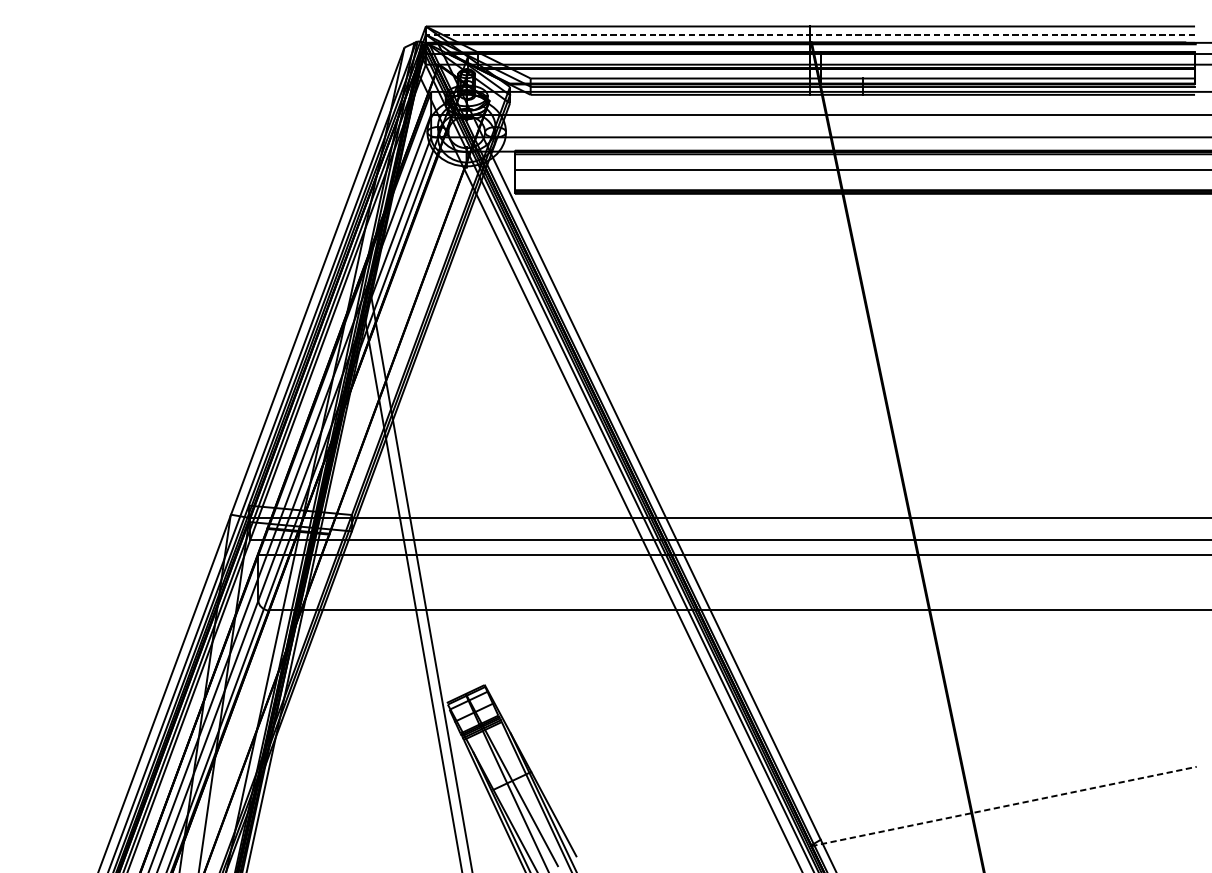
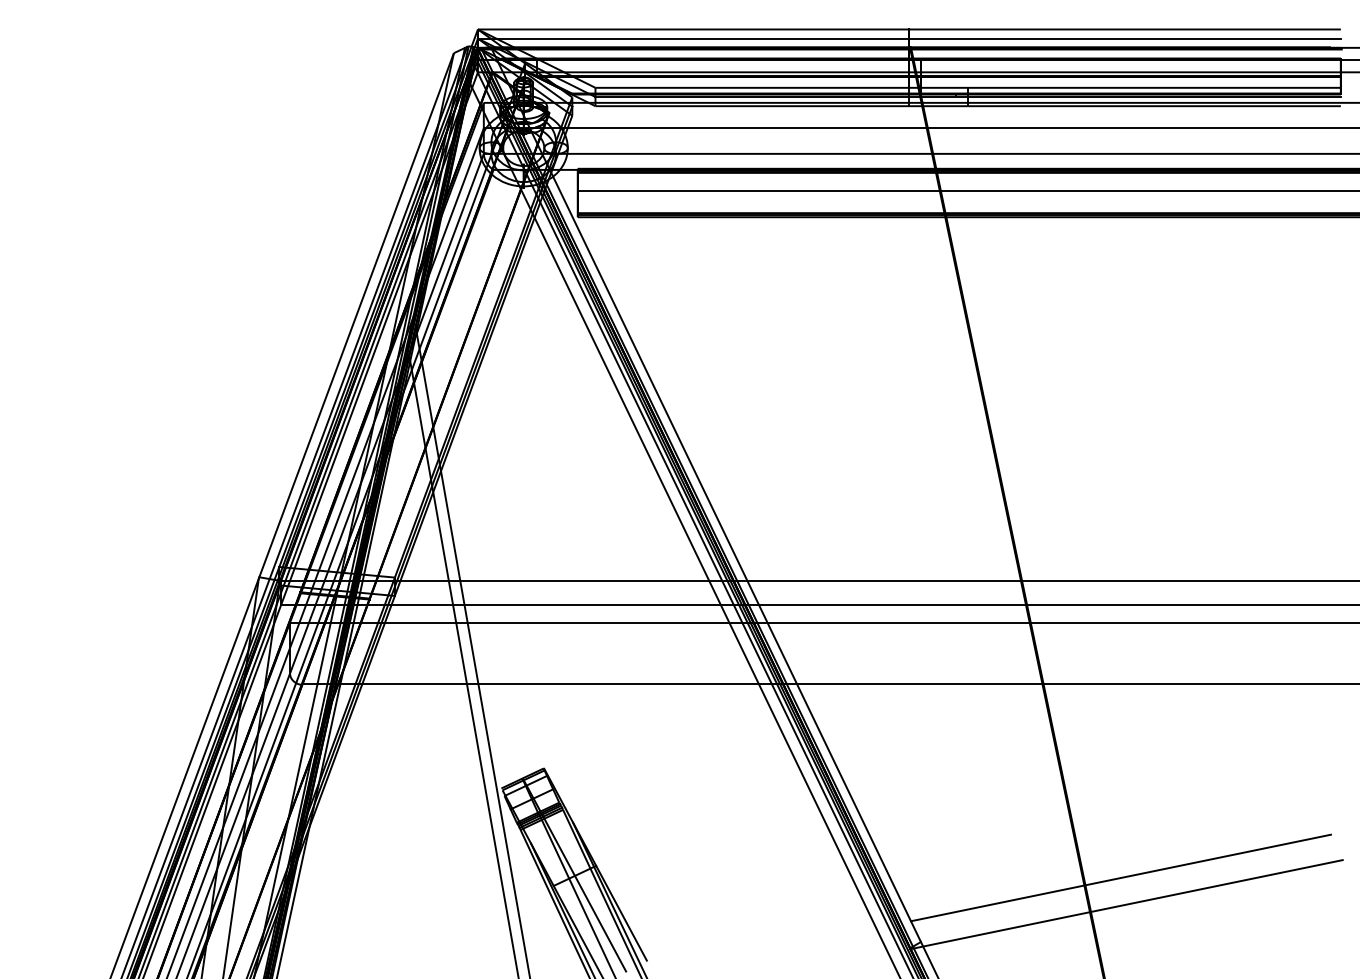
line: (809, 34) -> (908, 38), dashed -> solid
line: (998, 782) -> (1120, 877), added
line: (1003, 806) -> (1126, 904), dashed -> solid

